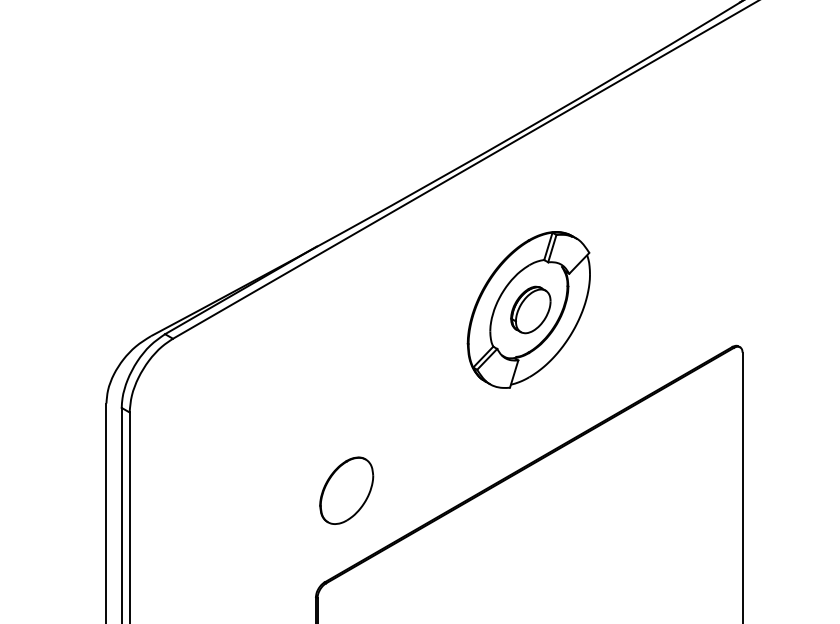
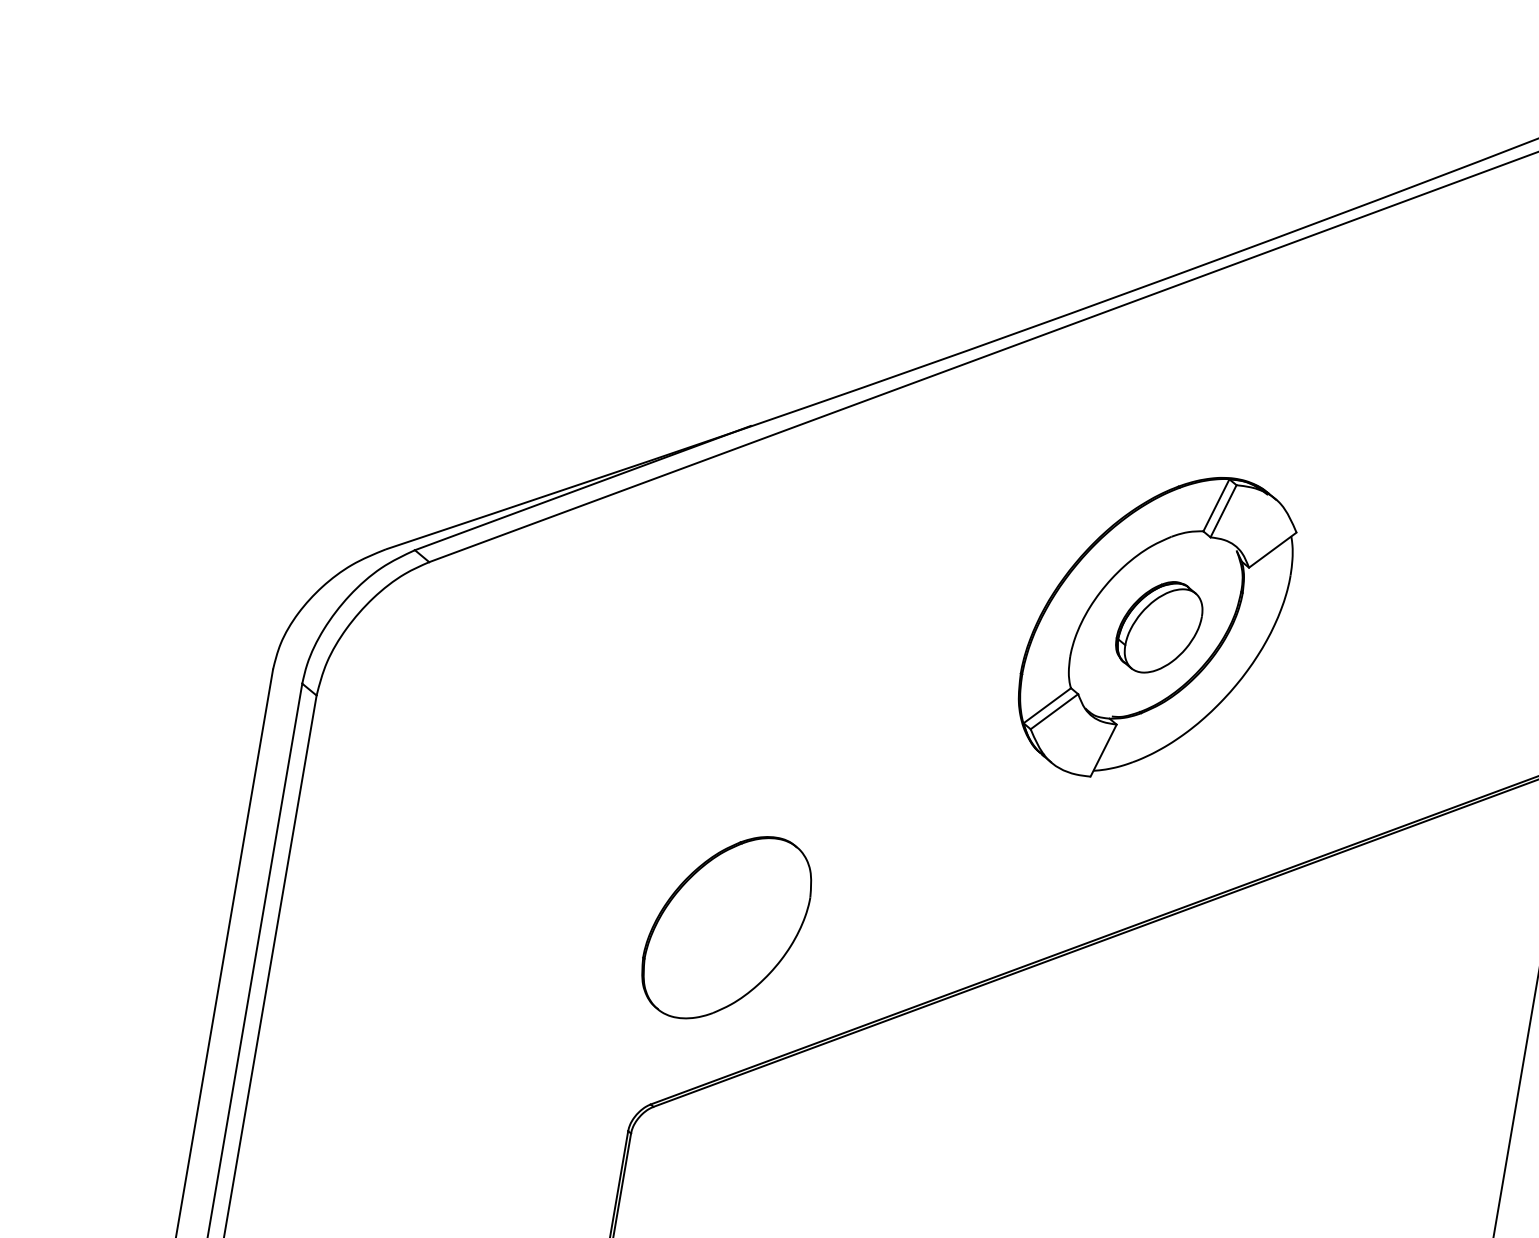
part: (346, 490) -> (726, 927), size x1.43

